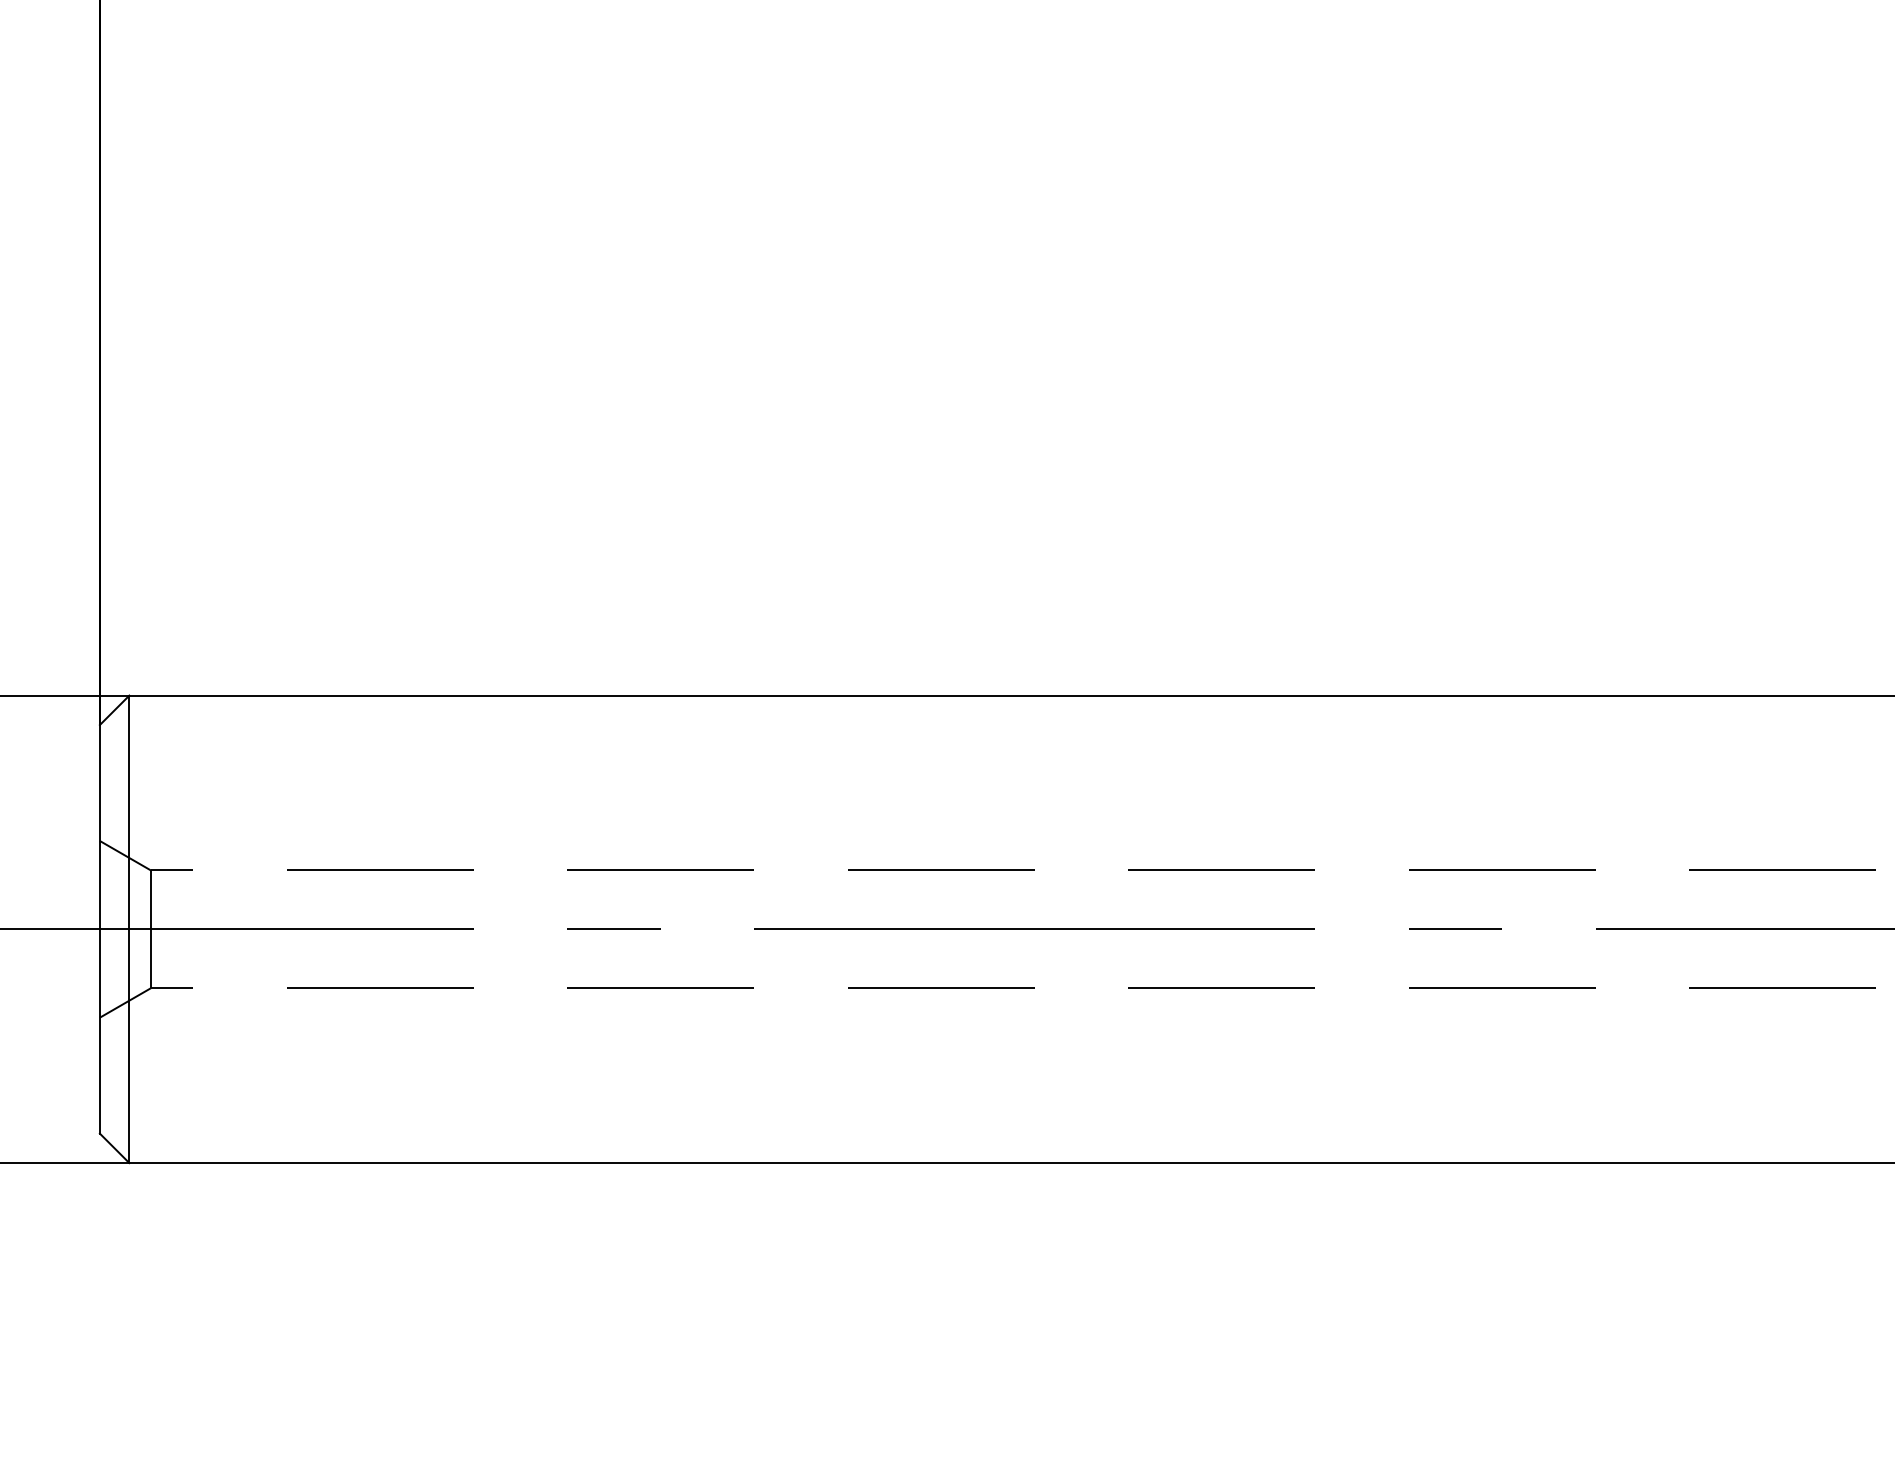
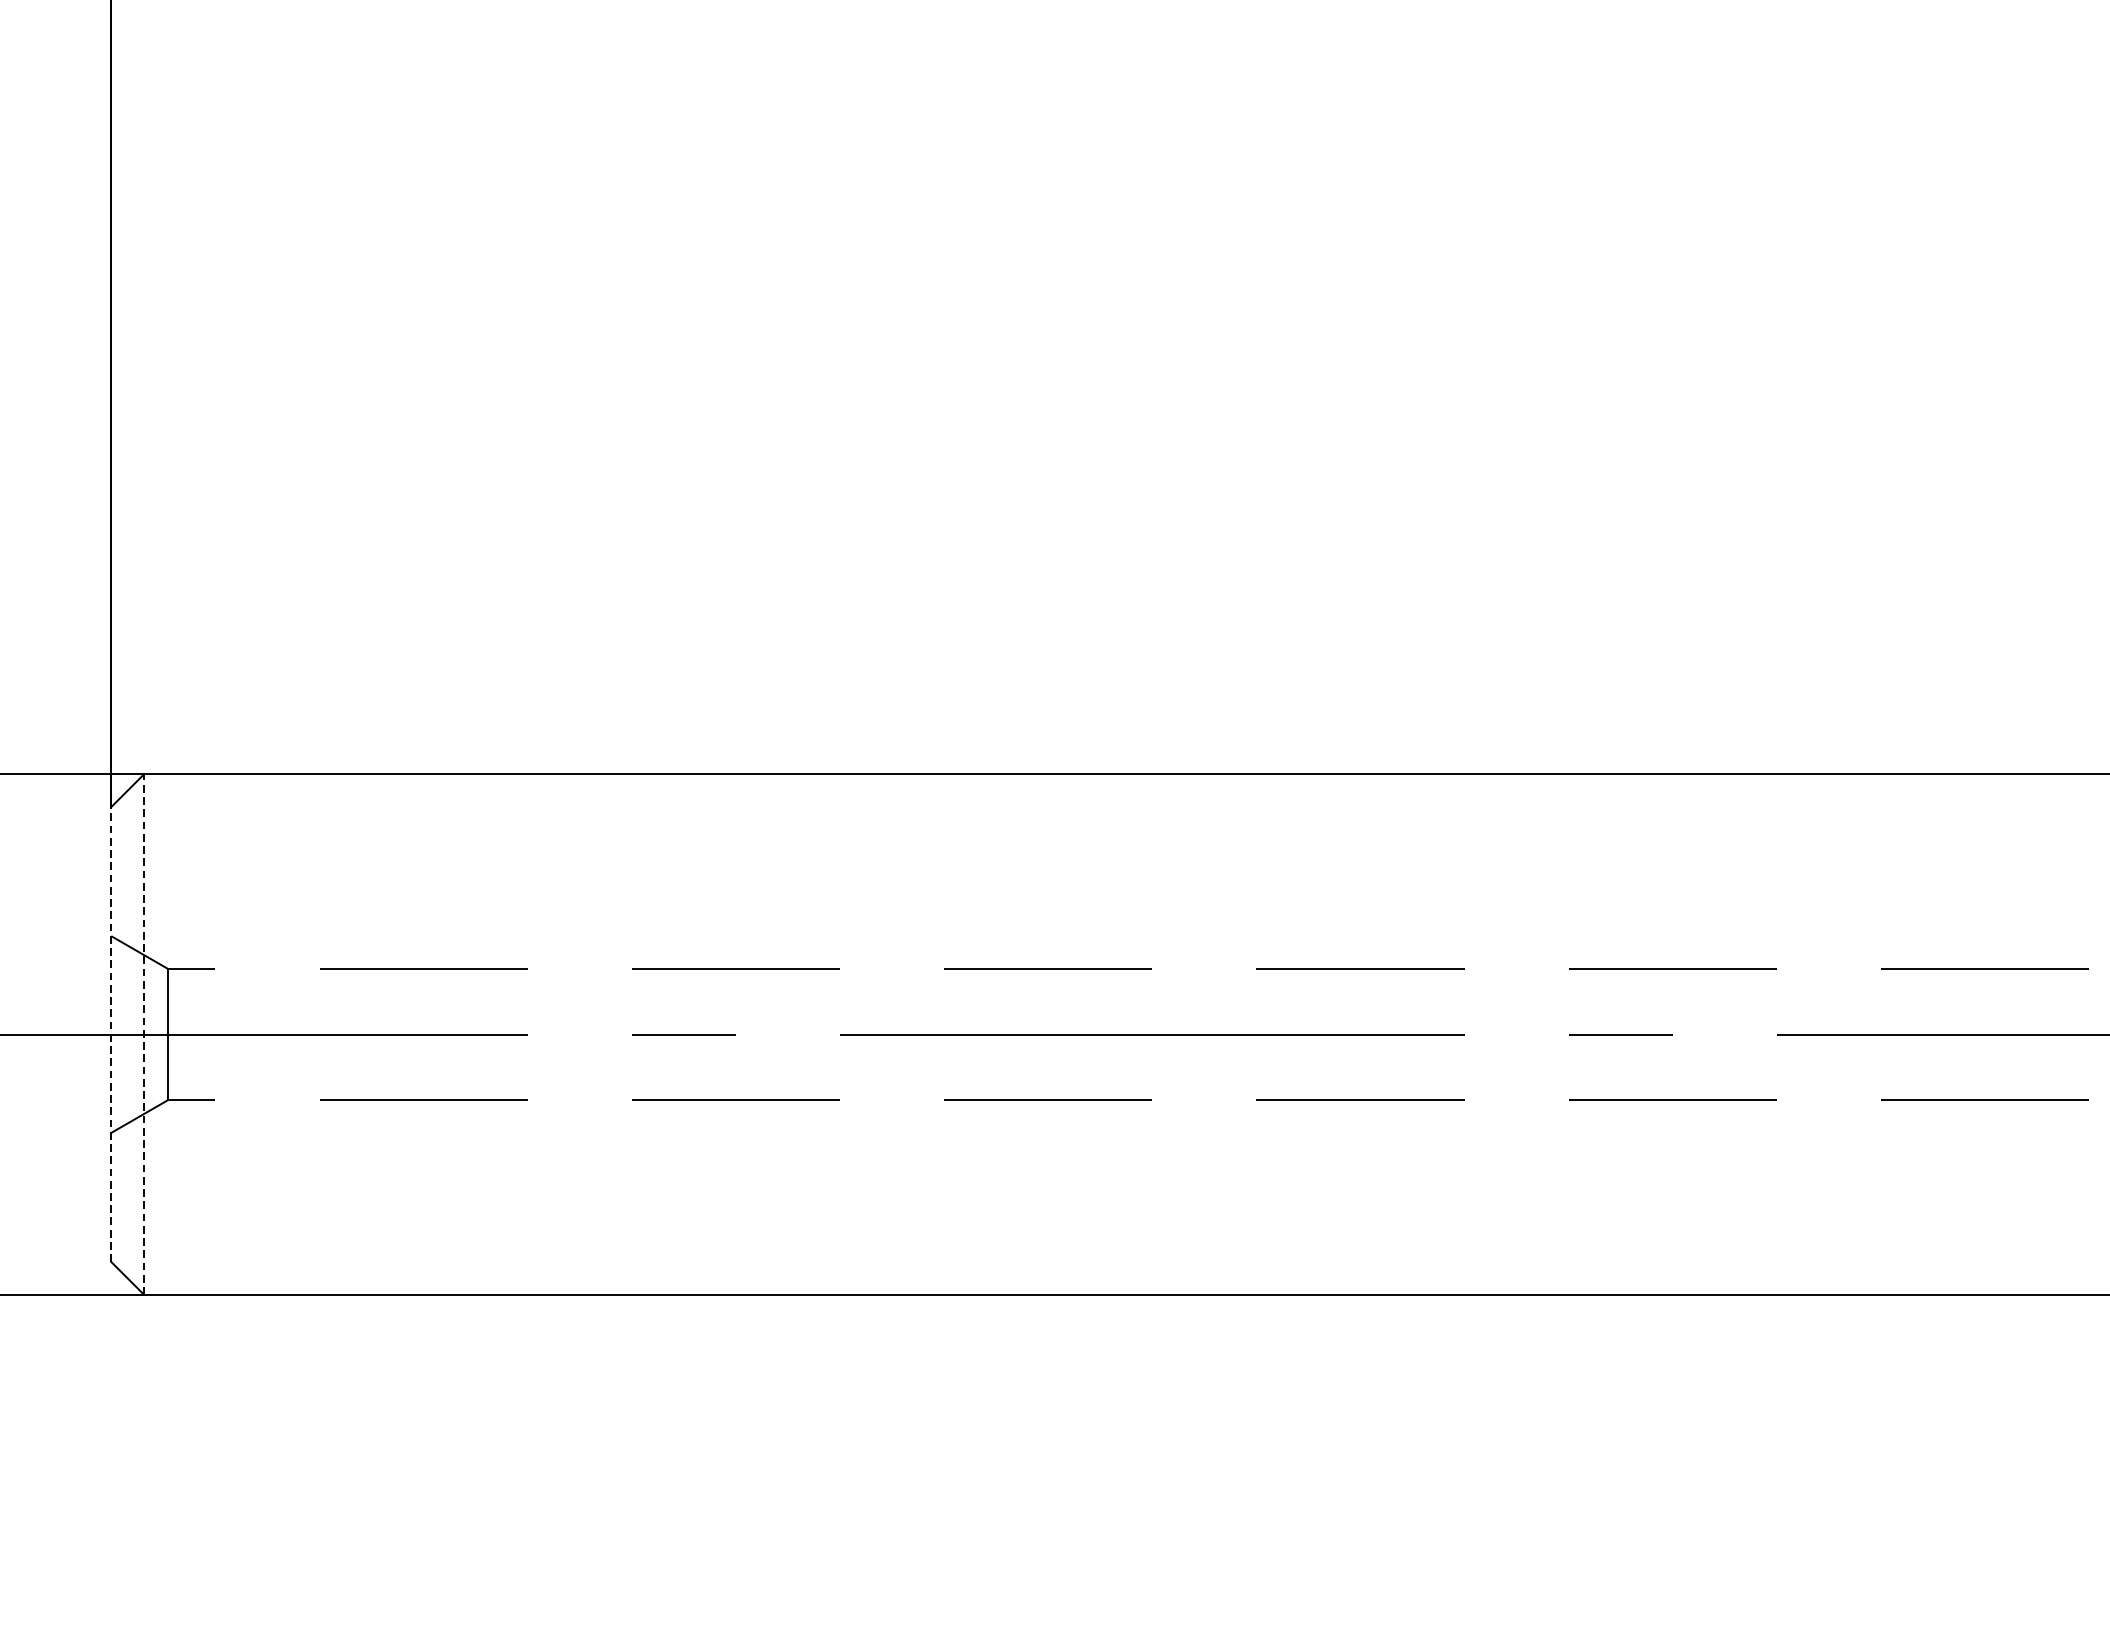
line: (99, 928) -> (110, 1033), solid -> dashed
line: (129, 929) -> (144, 1034), solid -> dashed

